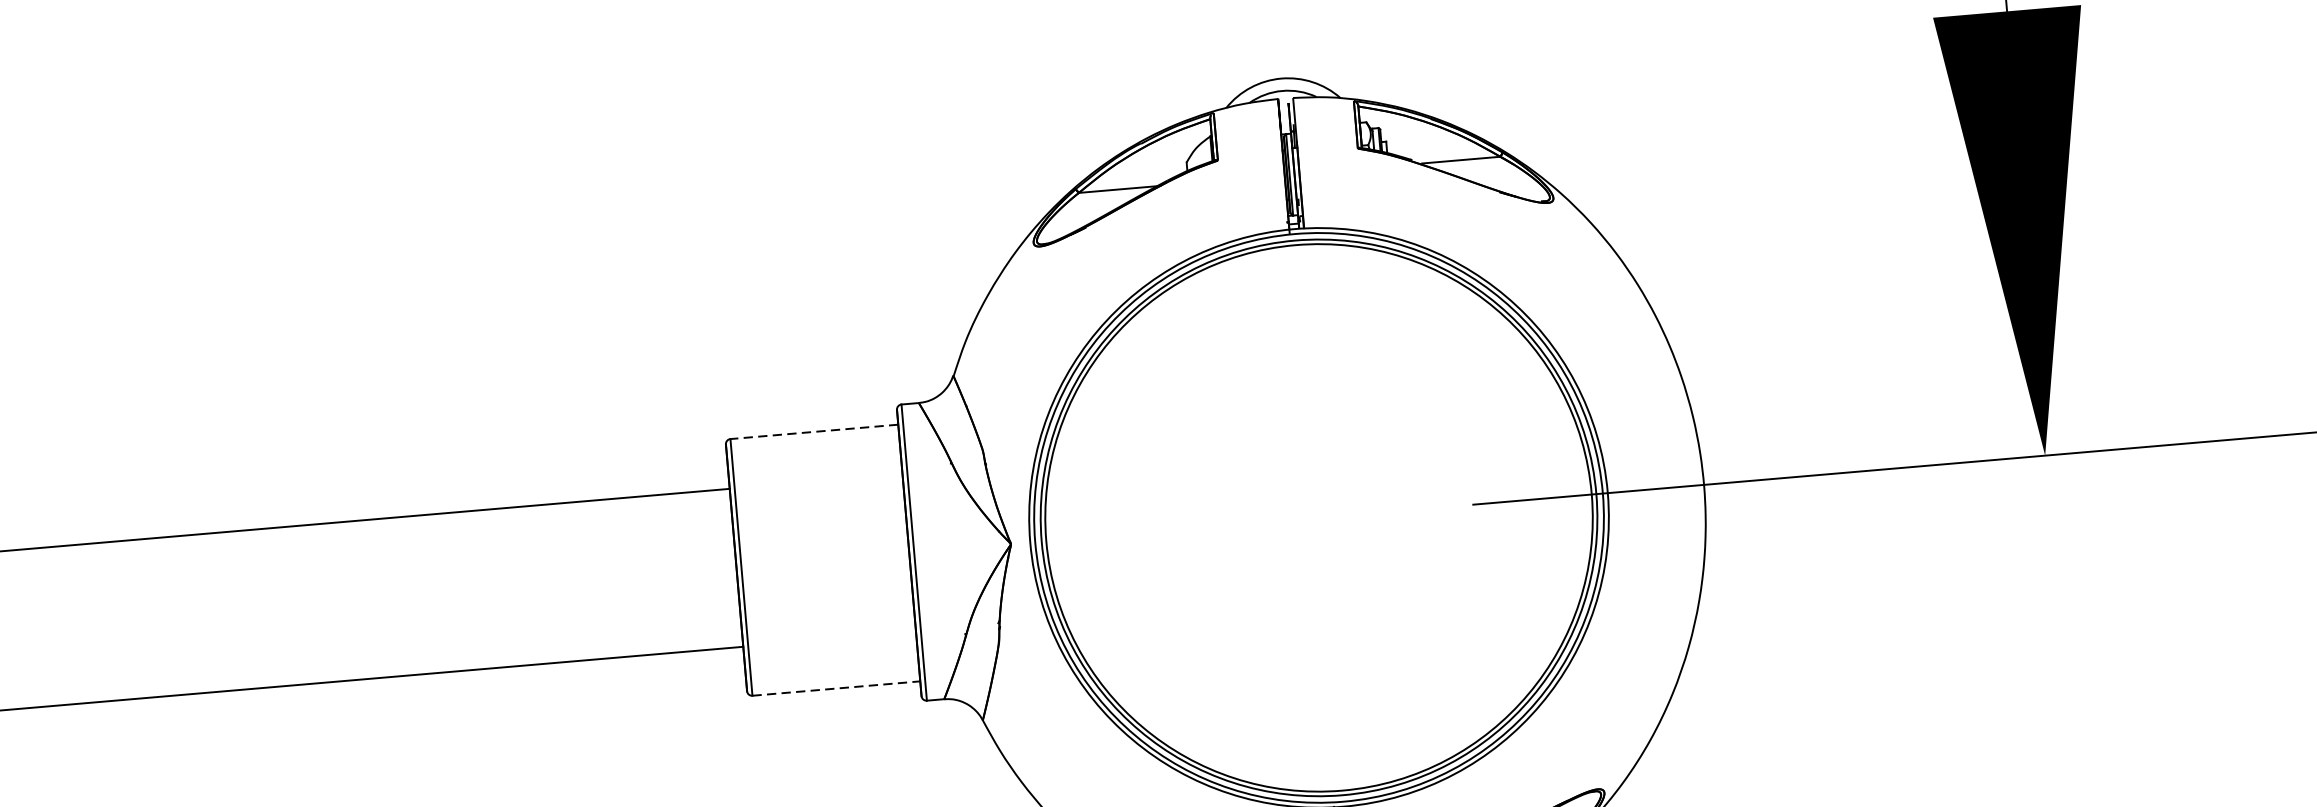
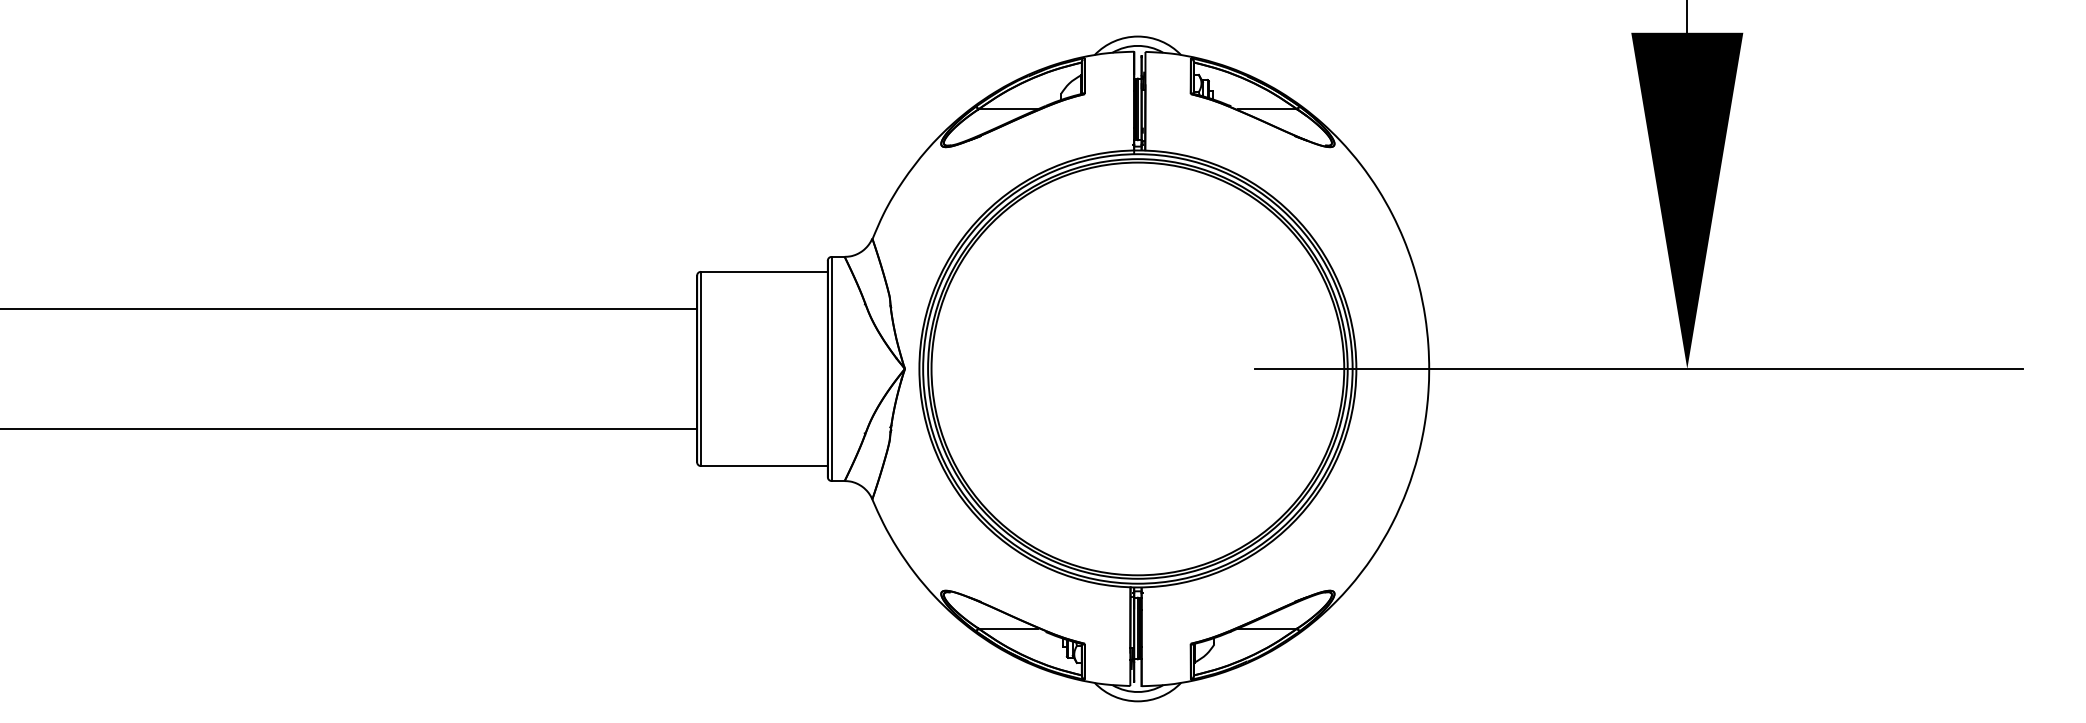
line: (813, 431) -> (763, 271), dashed -> solid
line: (836, 689) -> (764, 466), dashed -> solid

